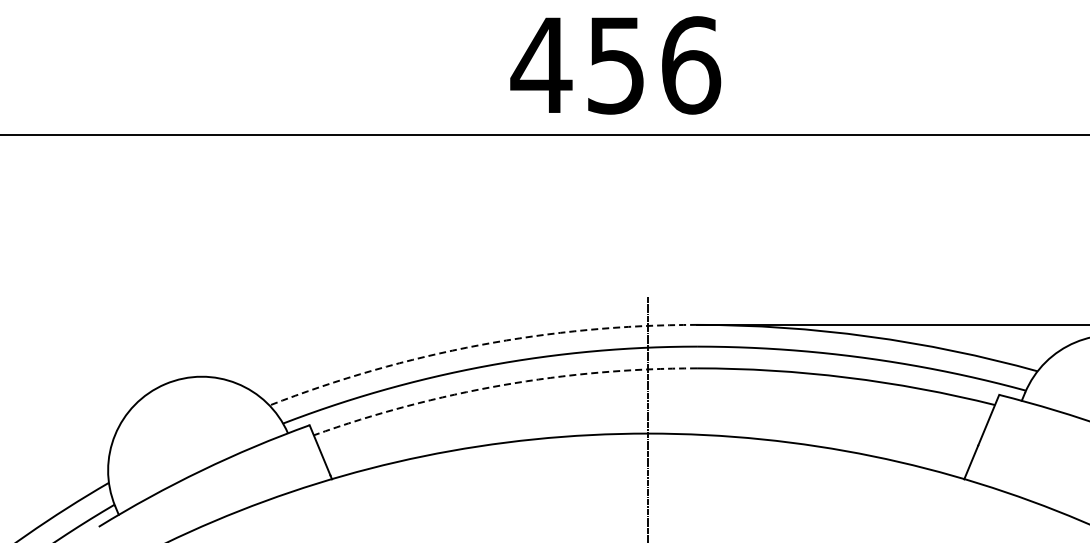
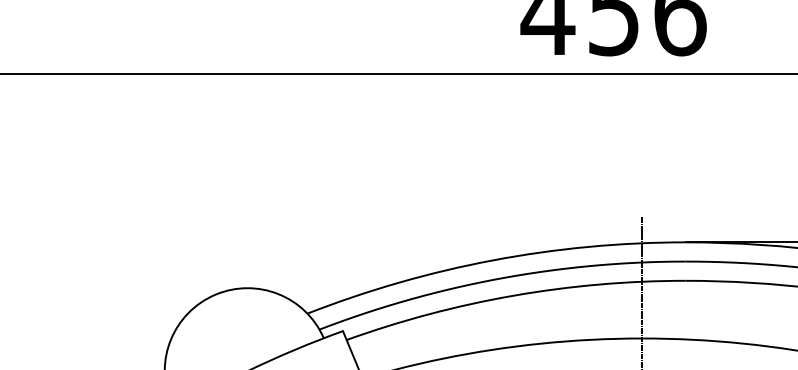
arc: (479, 345) -> (493, 260), dashed -> solid
arc: (502, 385) -> (513, 295), dashed -> solid

